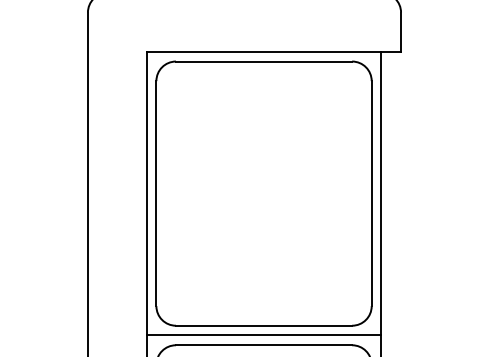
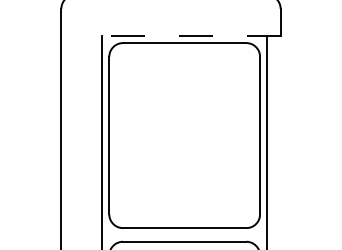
line: (273, 51) -> (191, 36), solid -> dashed
line: (263, 335) -> (184, 234), removed

